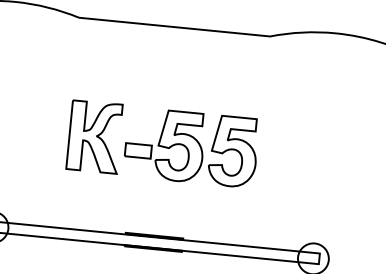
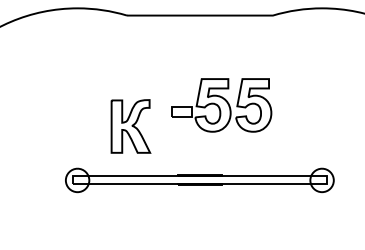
part: (94, 136) -> (130, 126), moved

